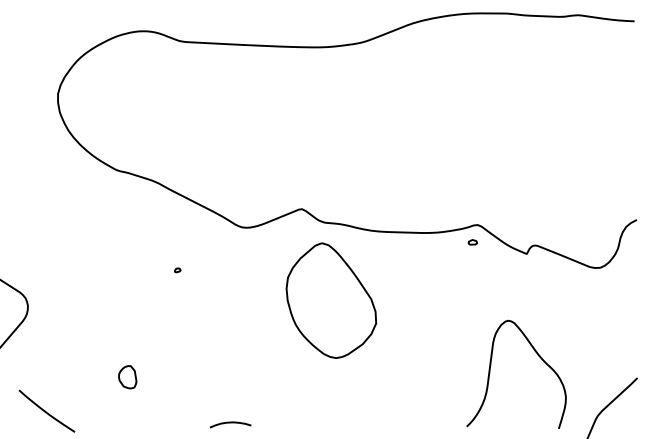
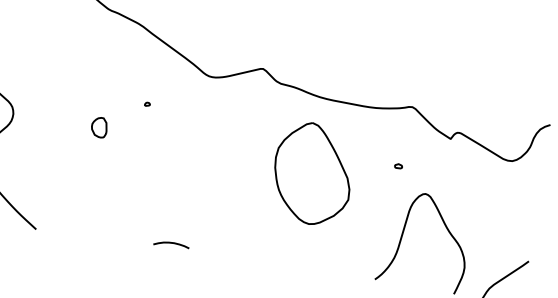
part: (472, 242) -> (398, 166), moved
part: (331, 300) -> (313, 173), moved
part: (127, 377) -> (99, 127), moved

